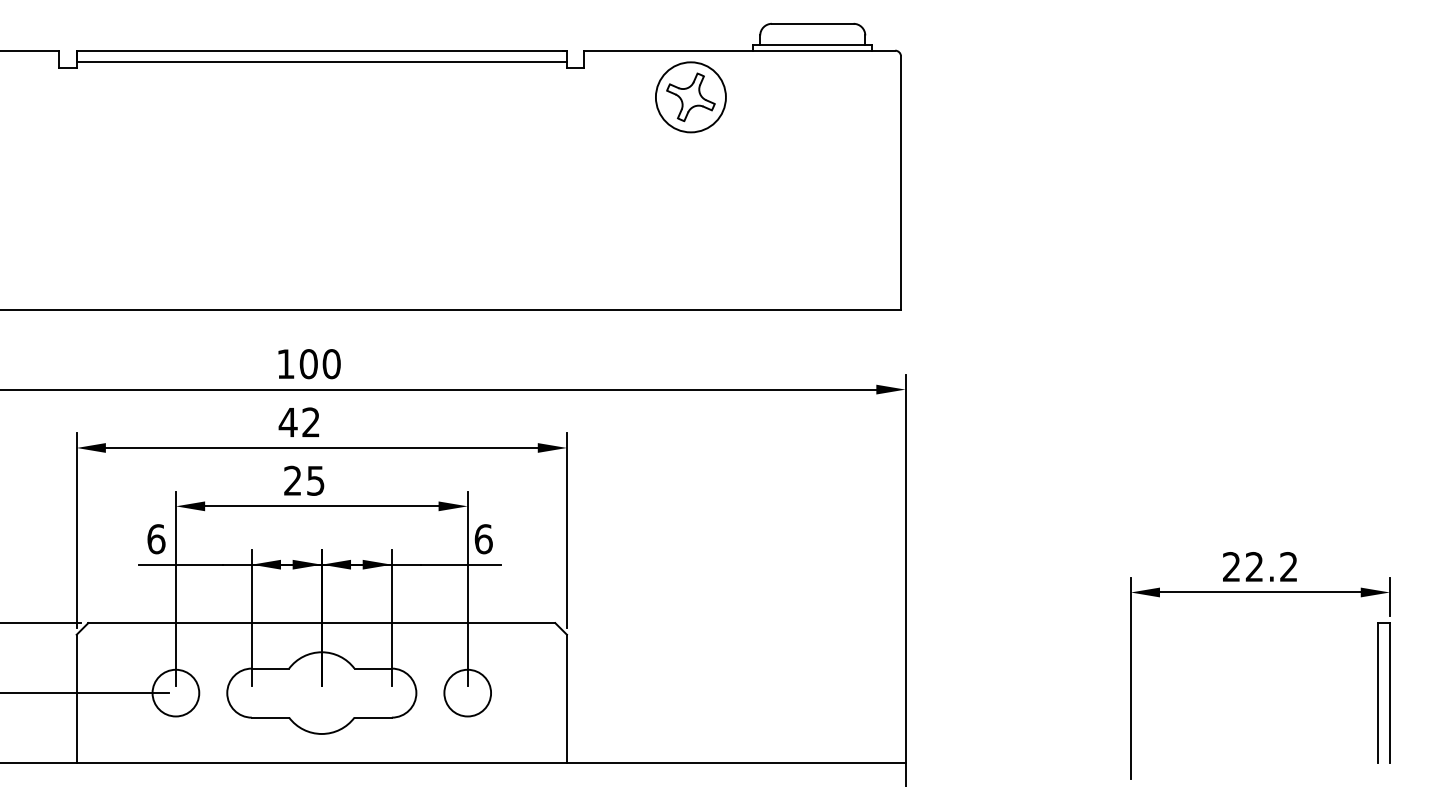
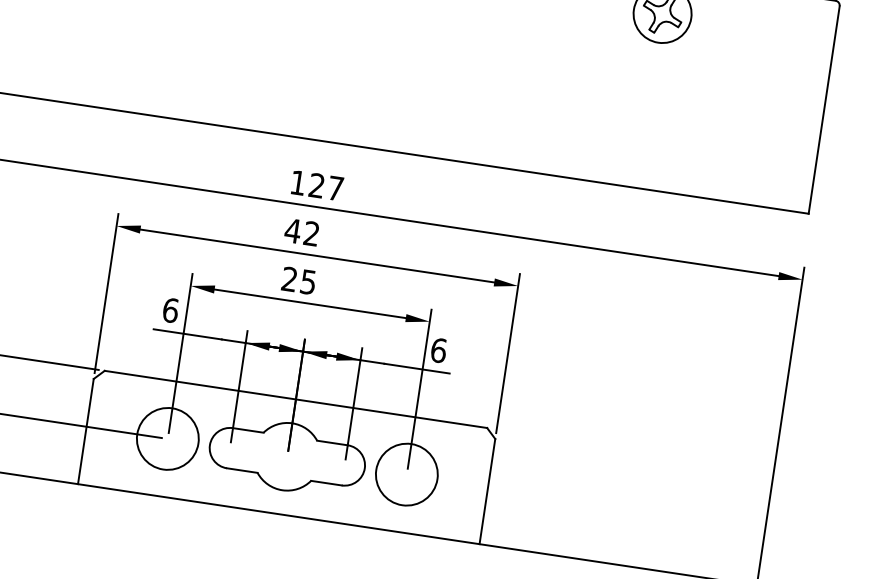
text: (319, 364) -> (325, 187), 100 -> 127
circle: (175, 692) -> (167, 438), size x1.6
circle: (467, 692) -> (406, 474), size x1.6

